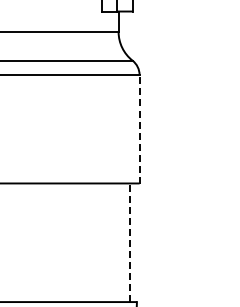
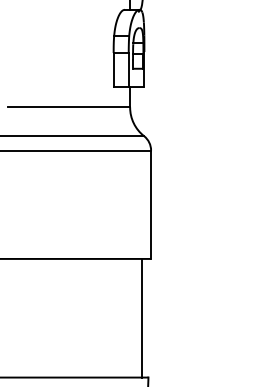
line: (139, 129) -> (151, 204), dashed -> solid
line: (129, 242) -> (141, 317), dashed -> solid

